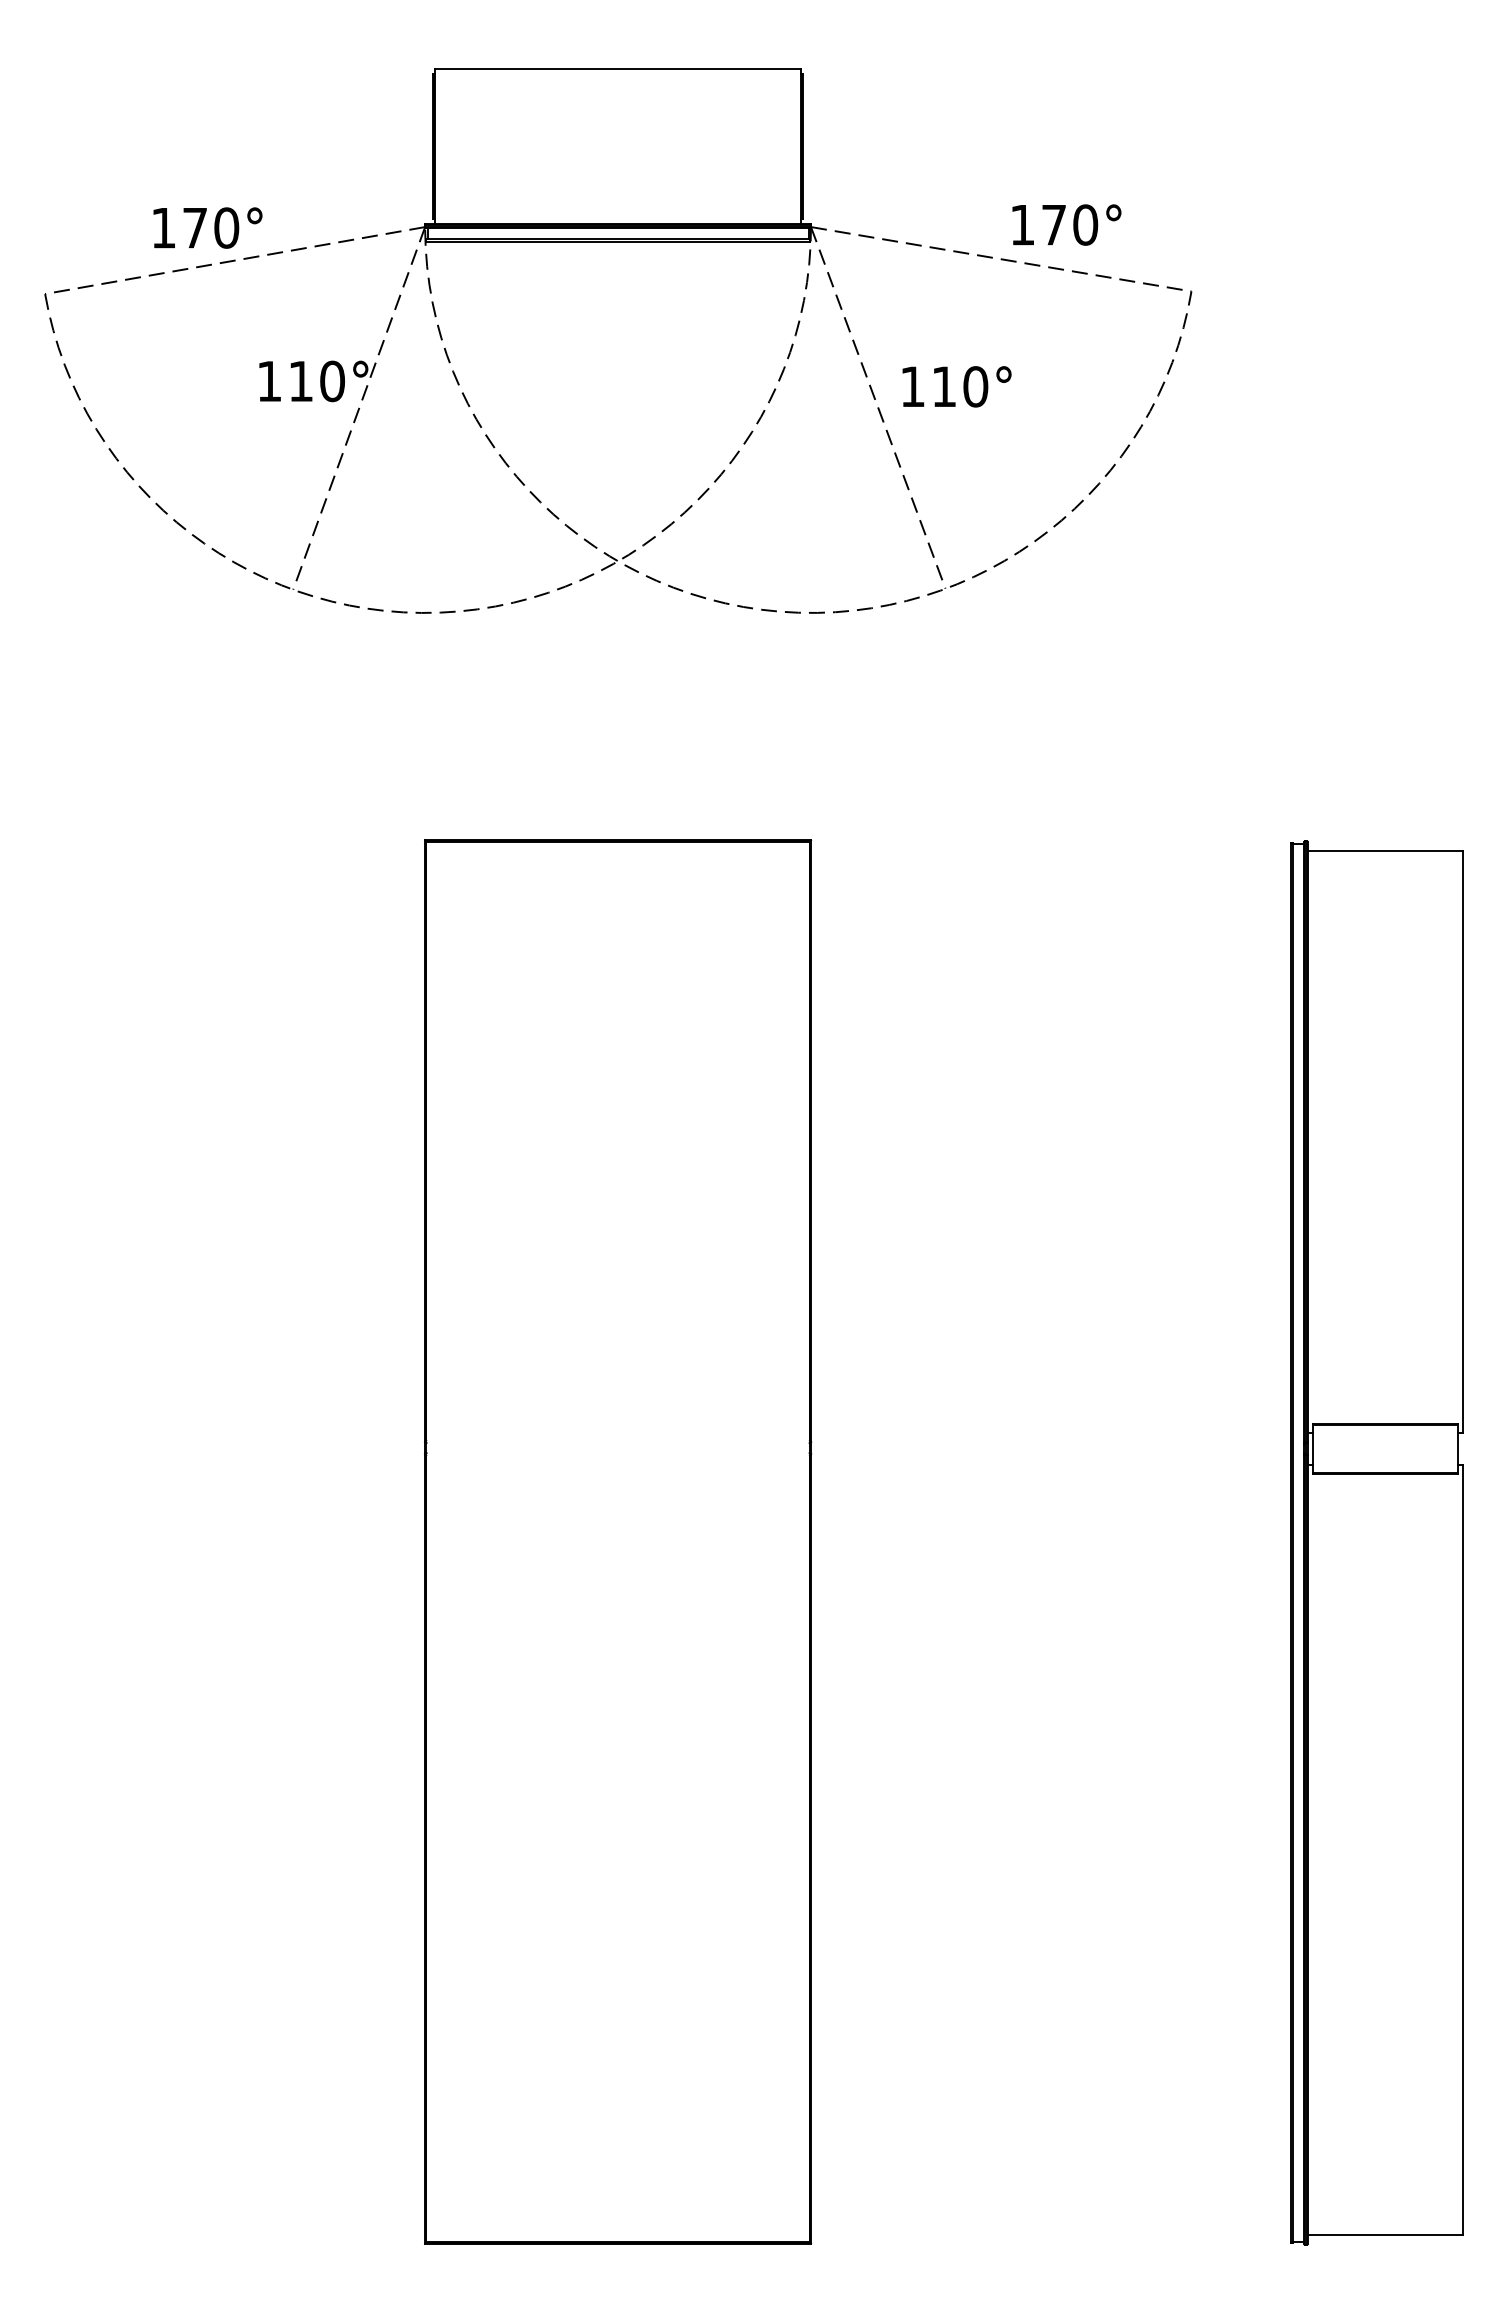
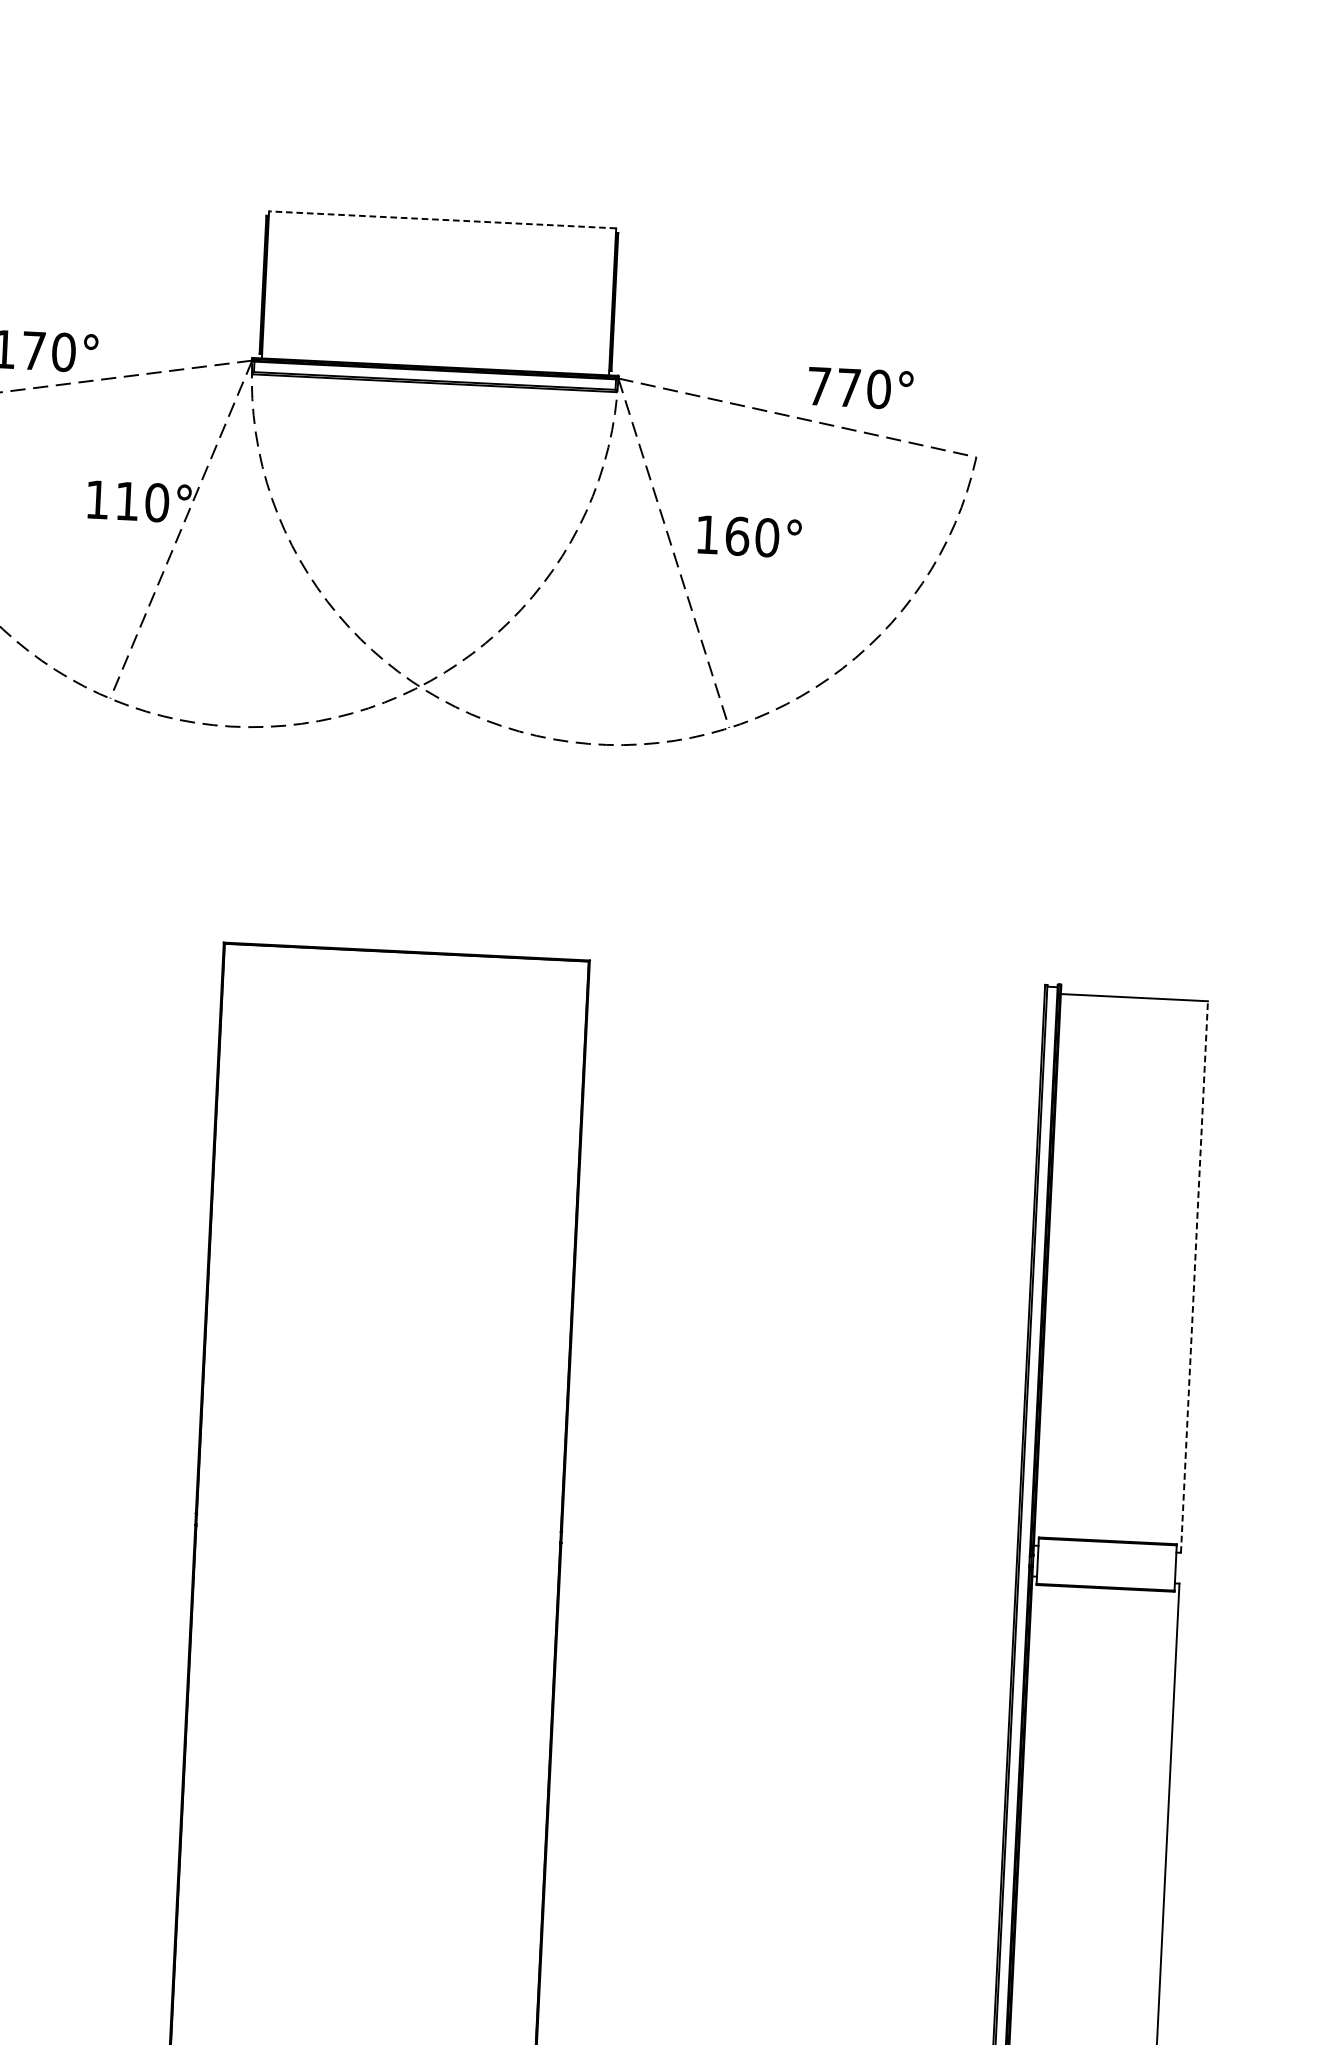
line: (618, 69) -> (443, 220), solid -> dashed
text: (1022, 225) -> (819, 386), 170° -> 770°
text: (944, 386) -> (737, 535), 110° -> 160°
line: (1462, 1142) -> (1194, 1277), solid -> dashed

